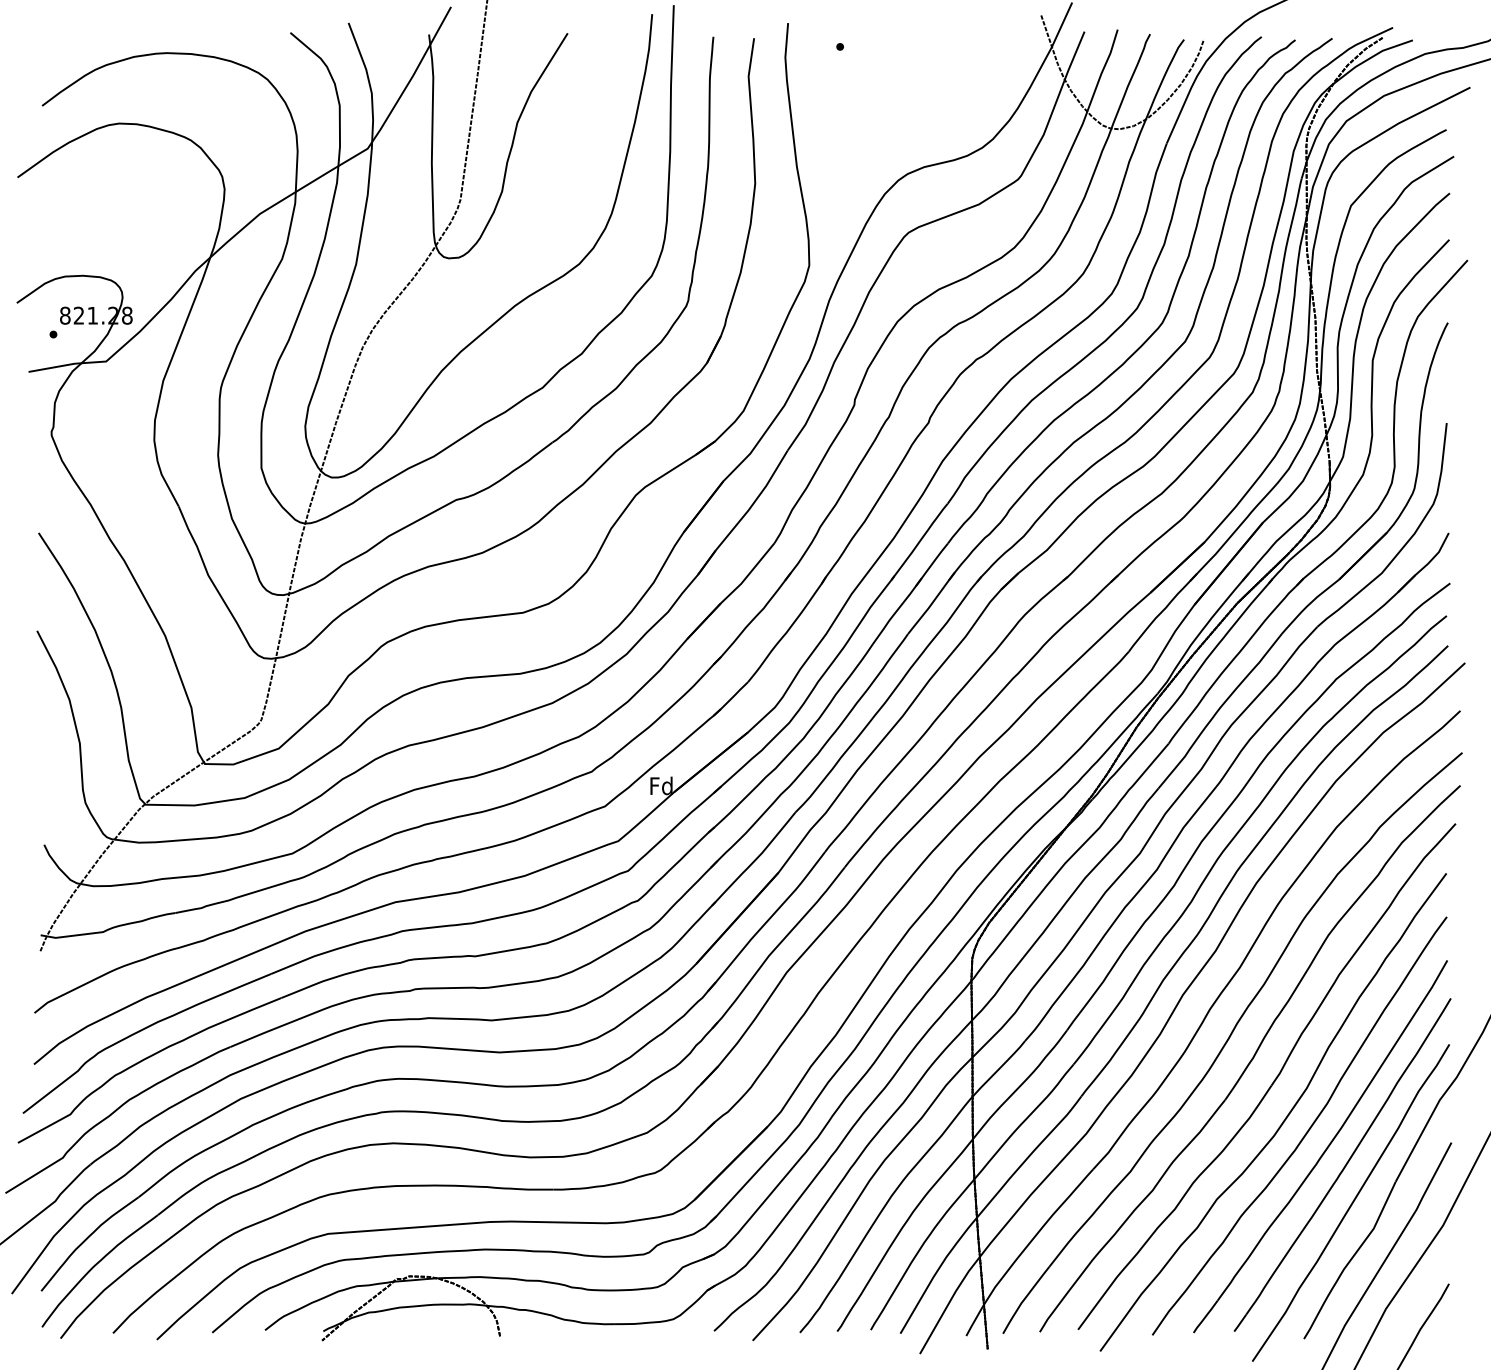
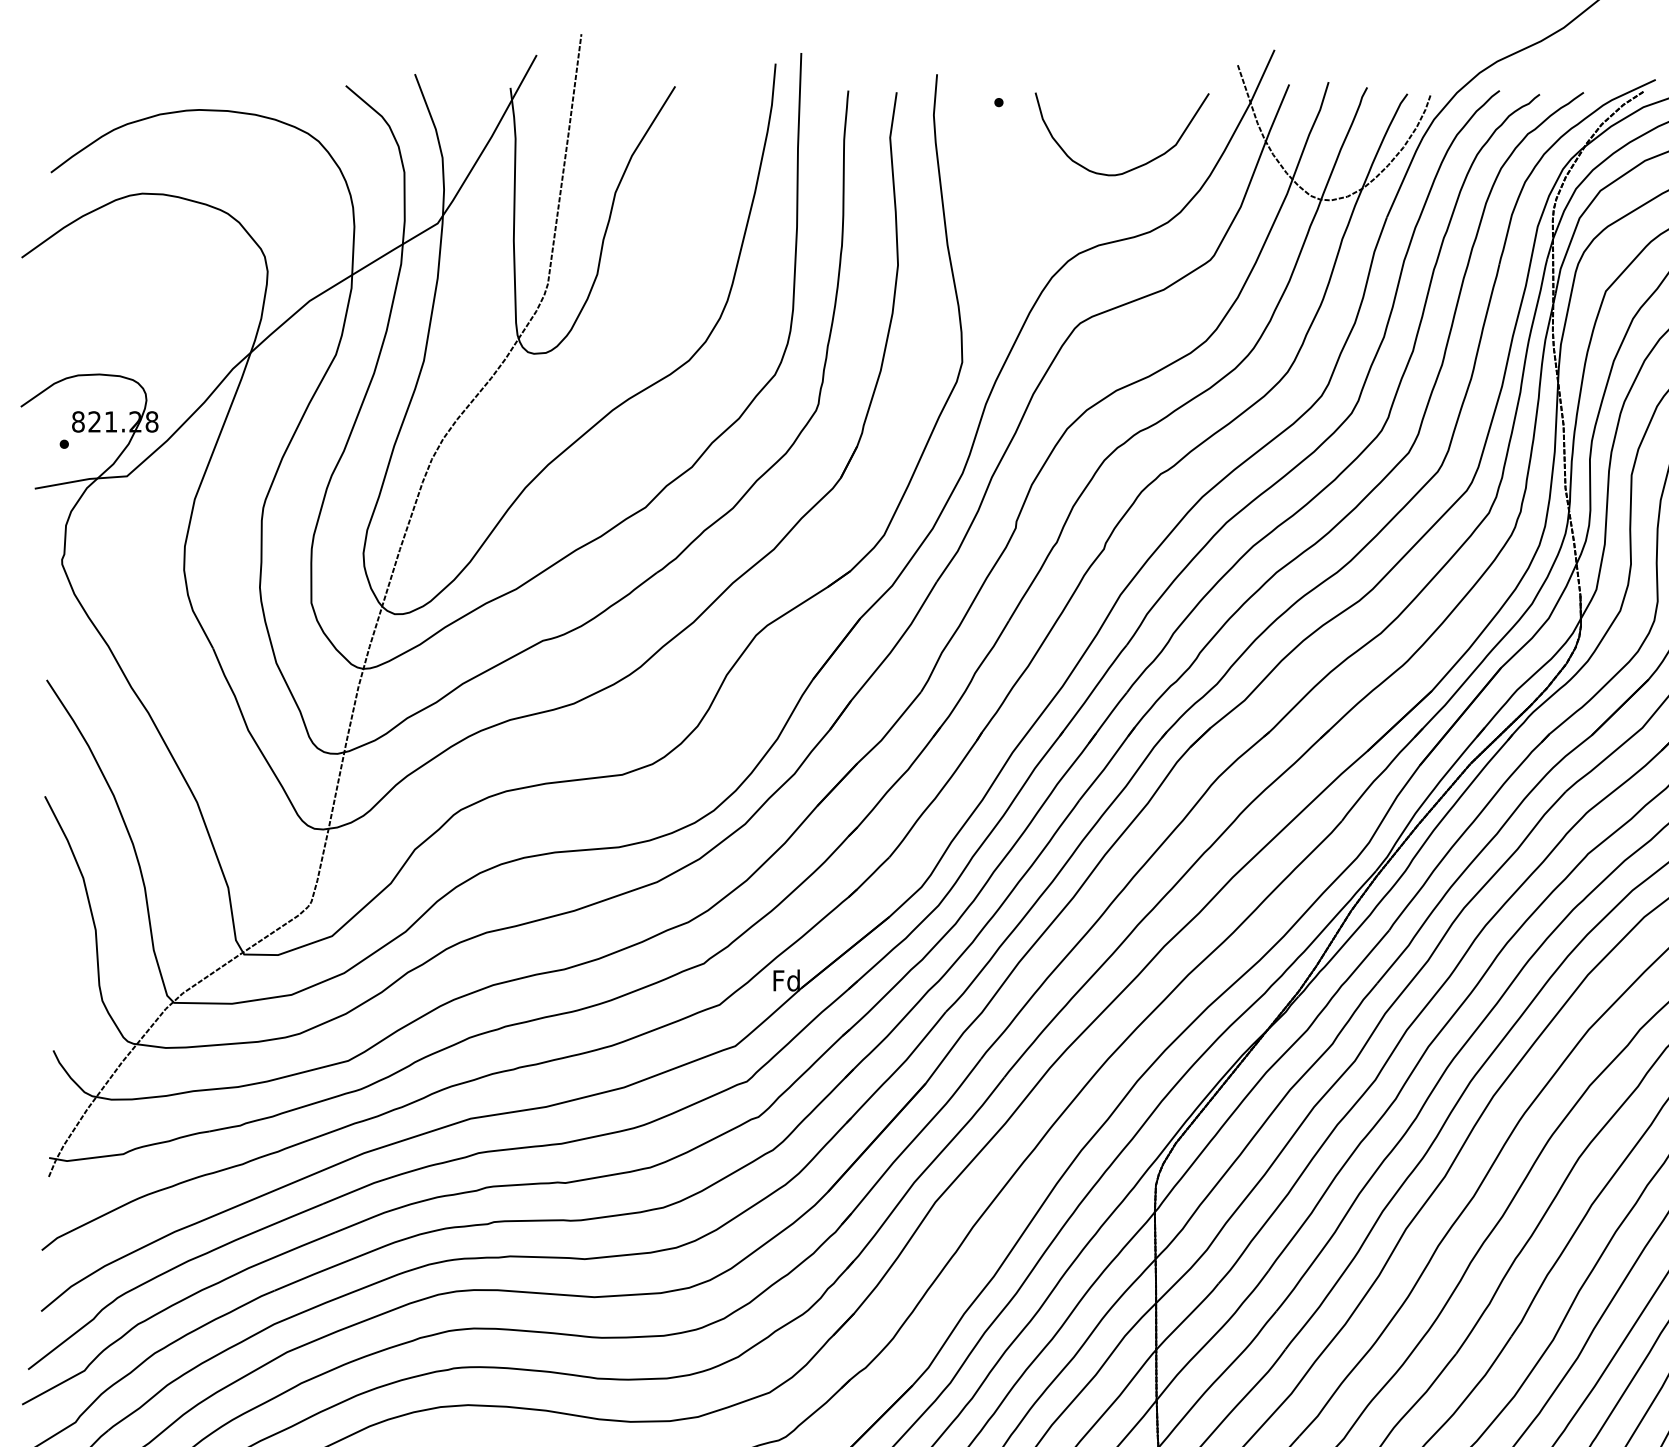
curve: (956, 100) -> (1137, 166), added

